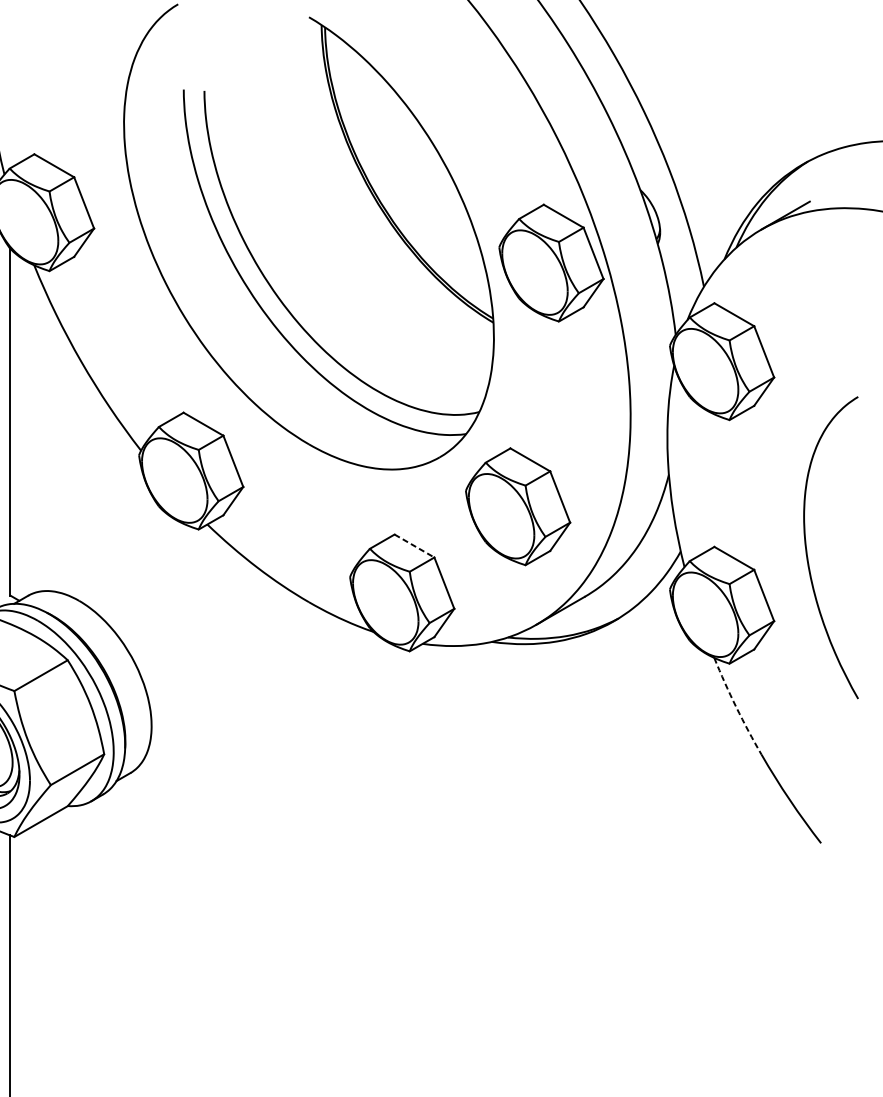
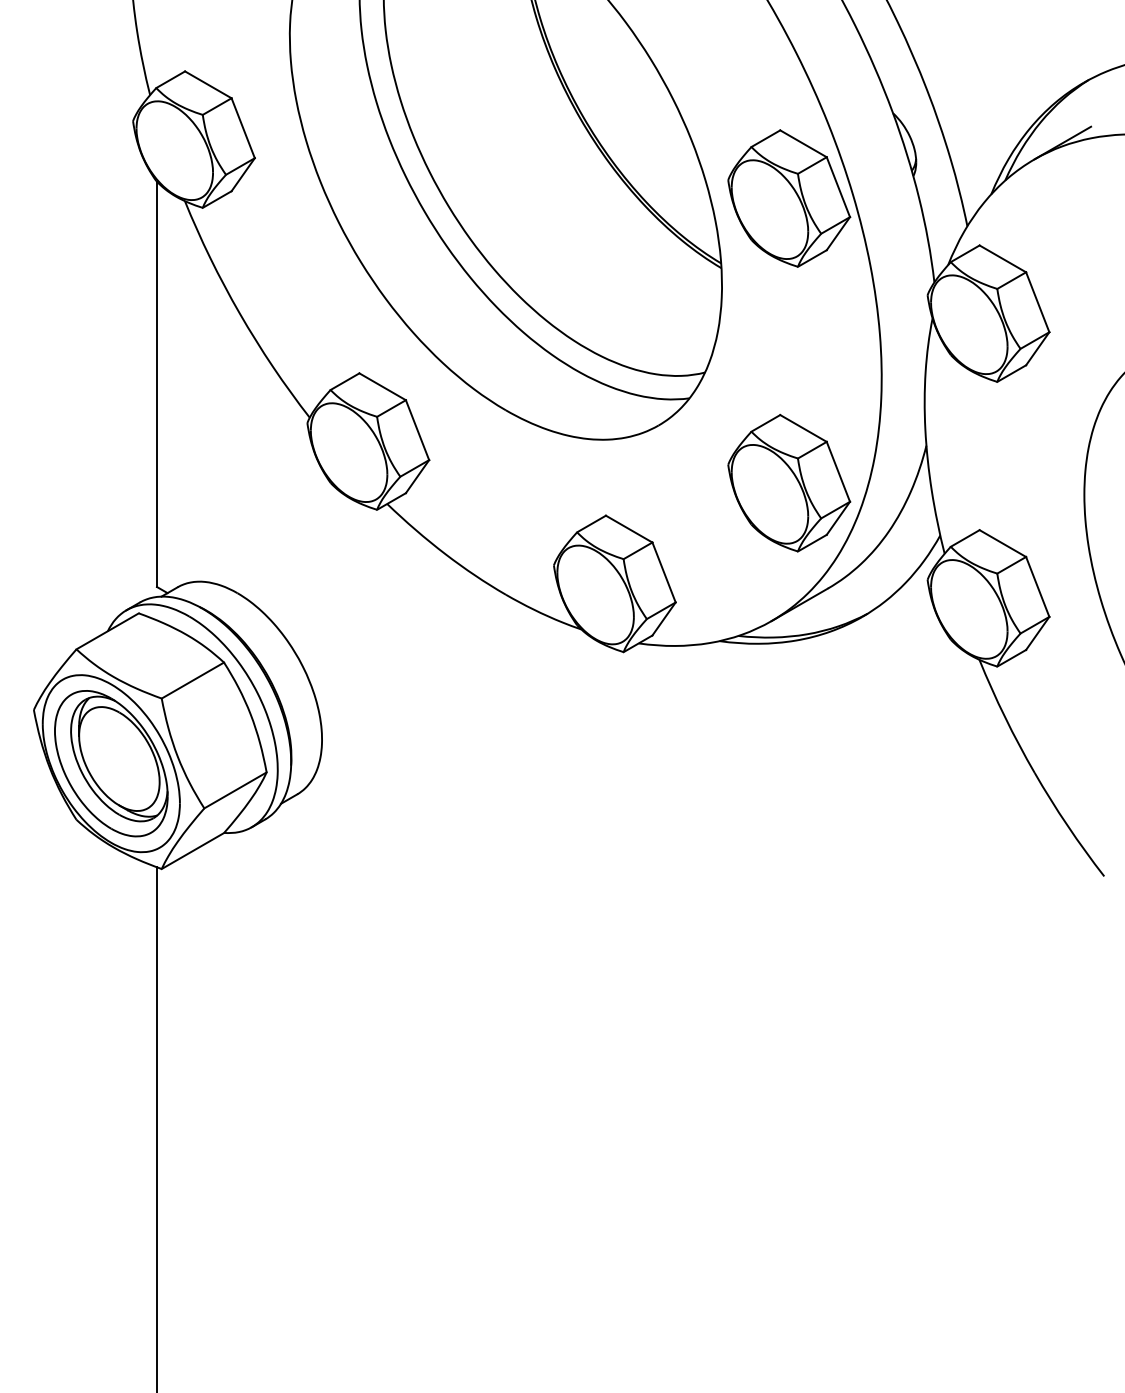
part: (518, 506) -> (789, 482), moved
line: (414, 546) -> (629, 529), dashed -> solid
arc: (736, 707) -> (1005, 717), dashed -> solid

